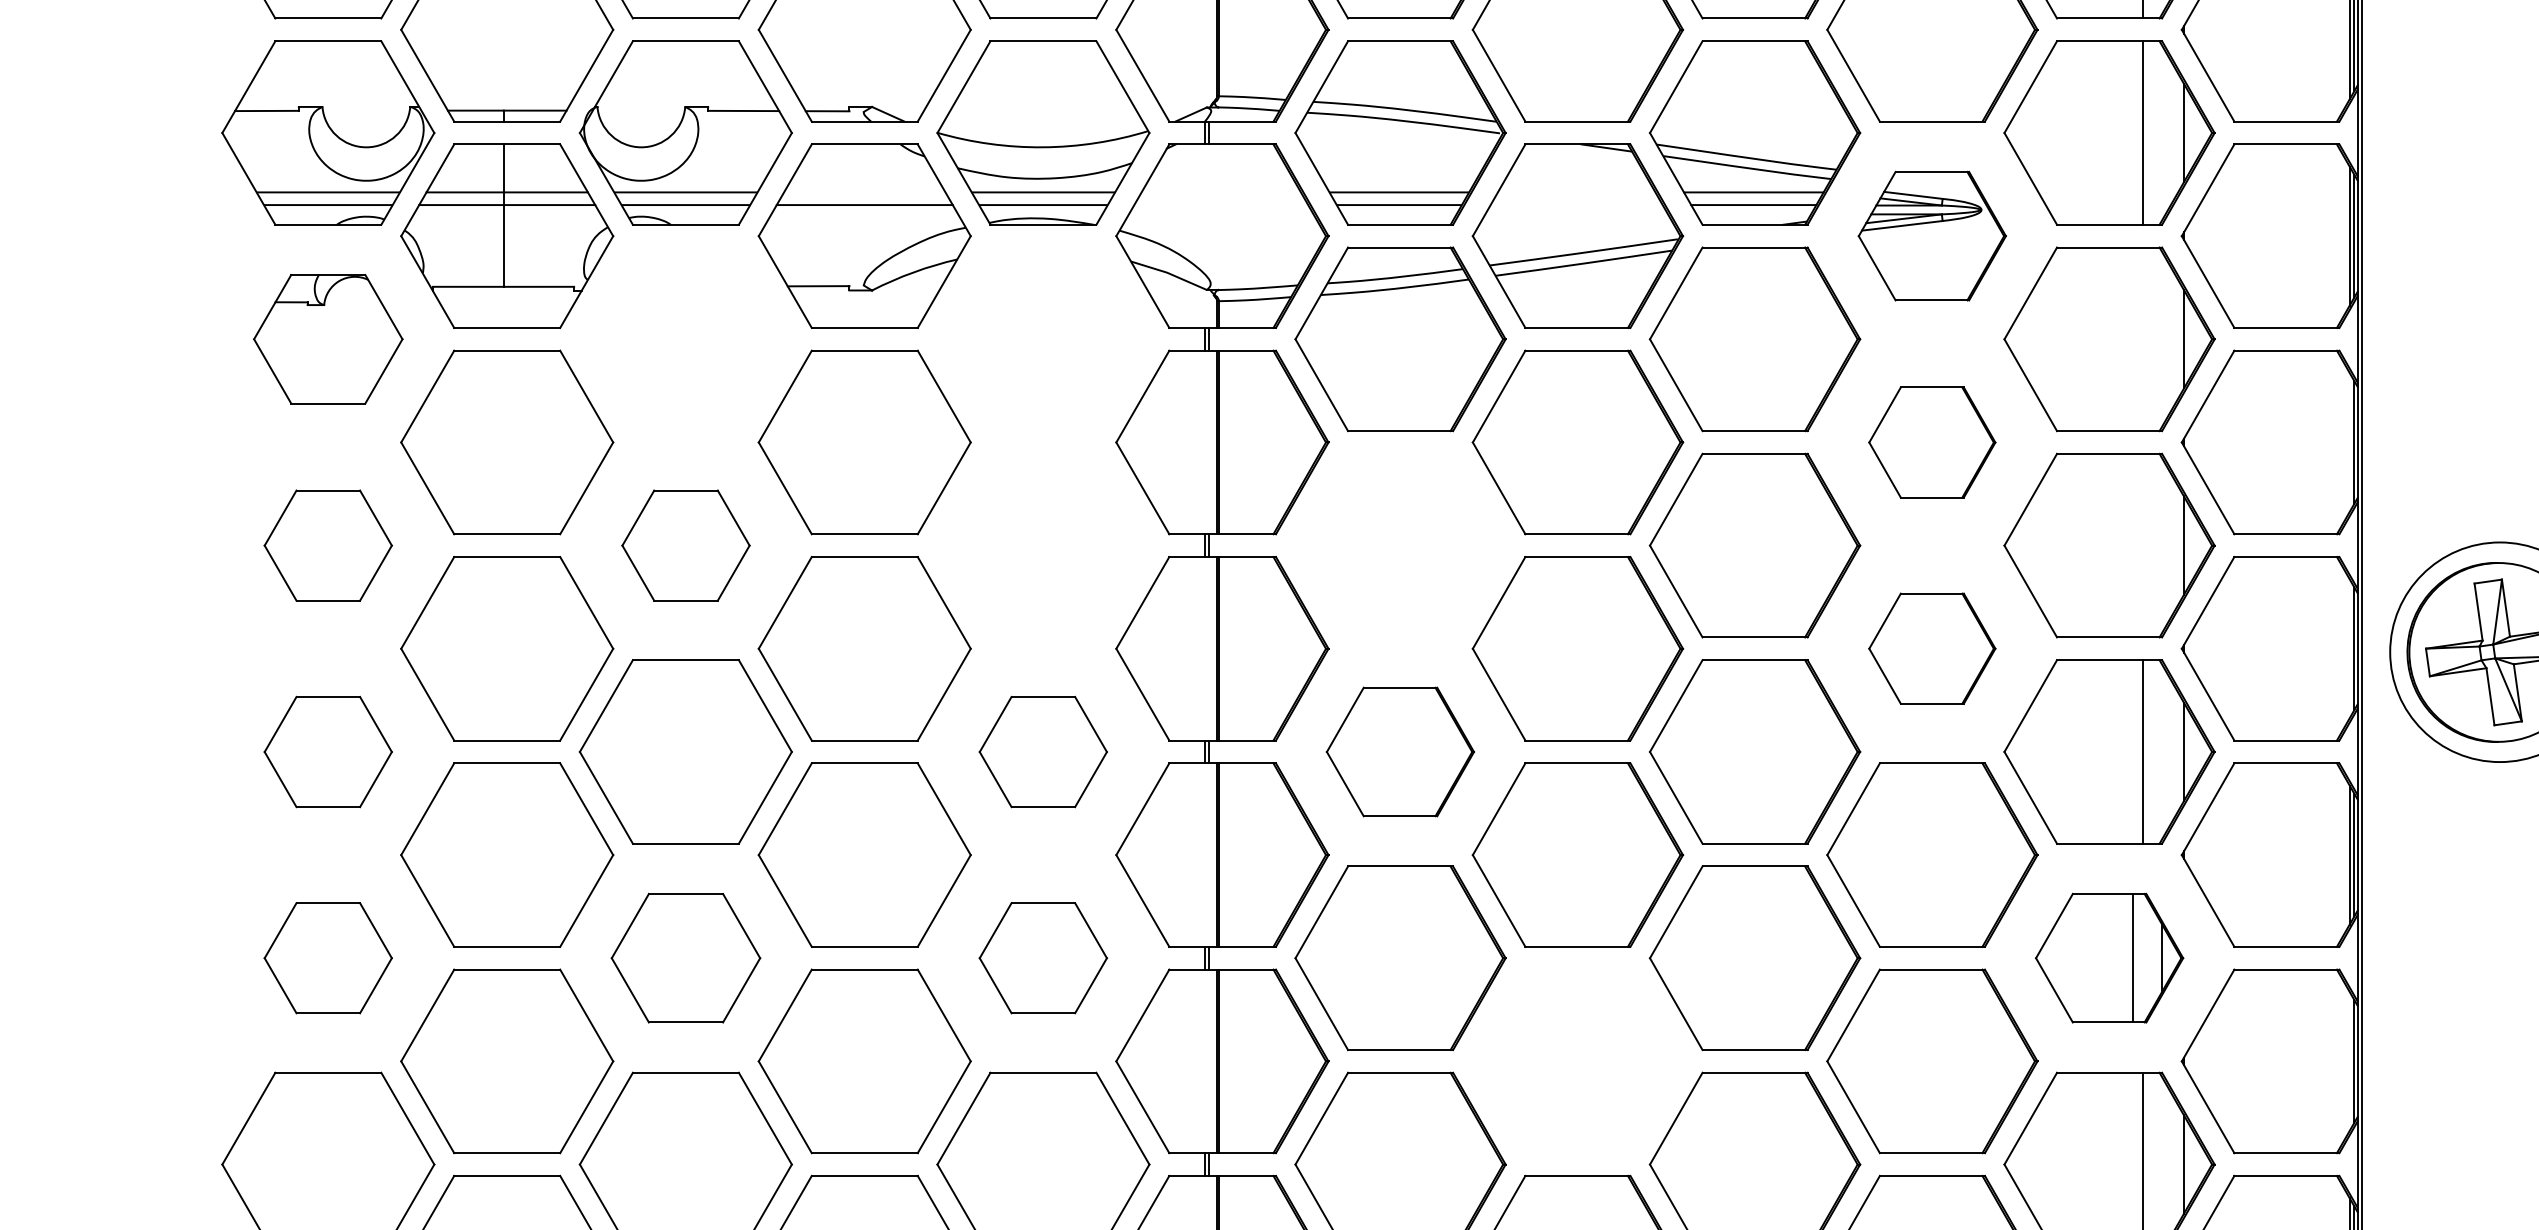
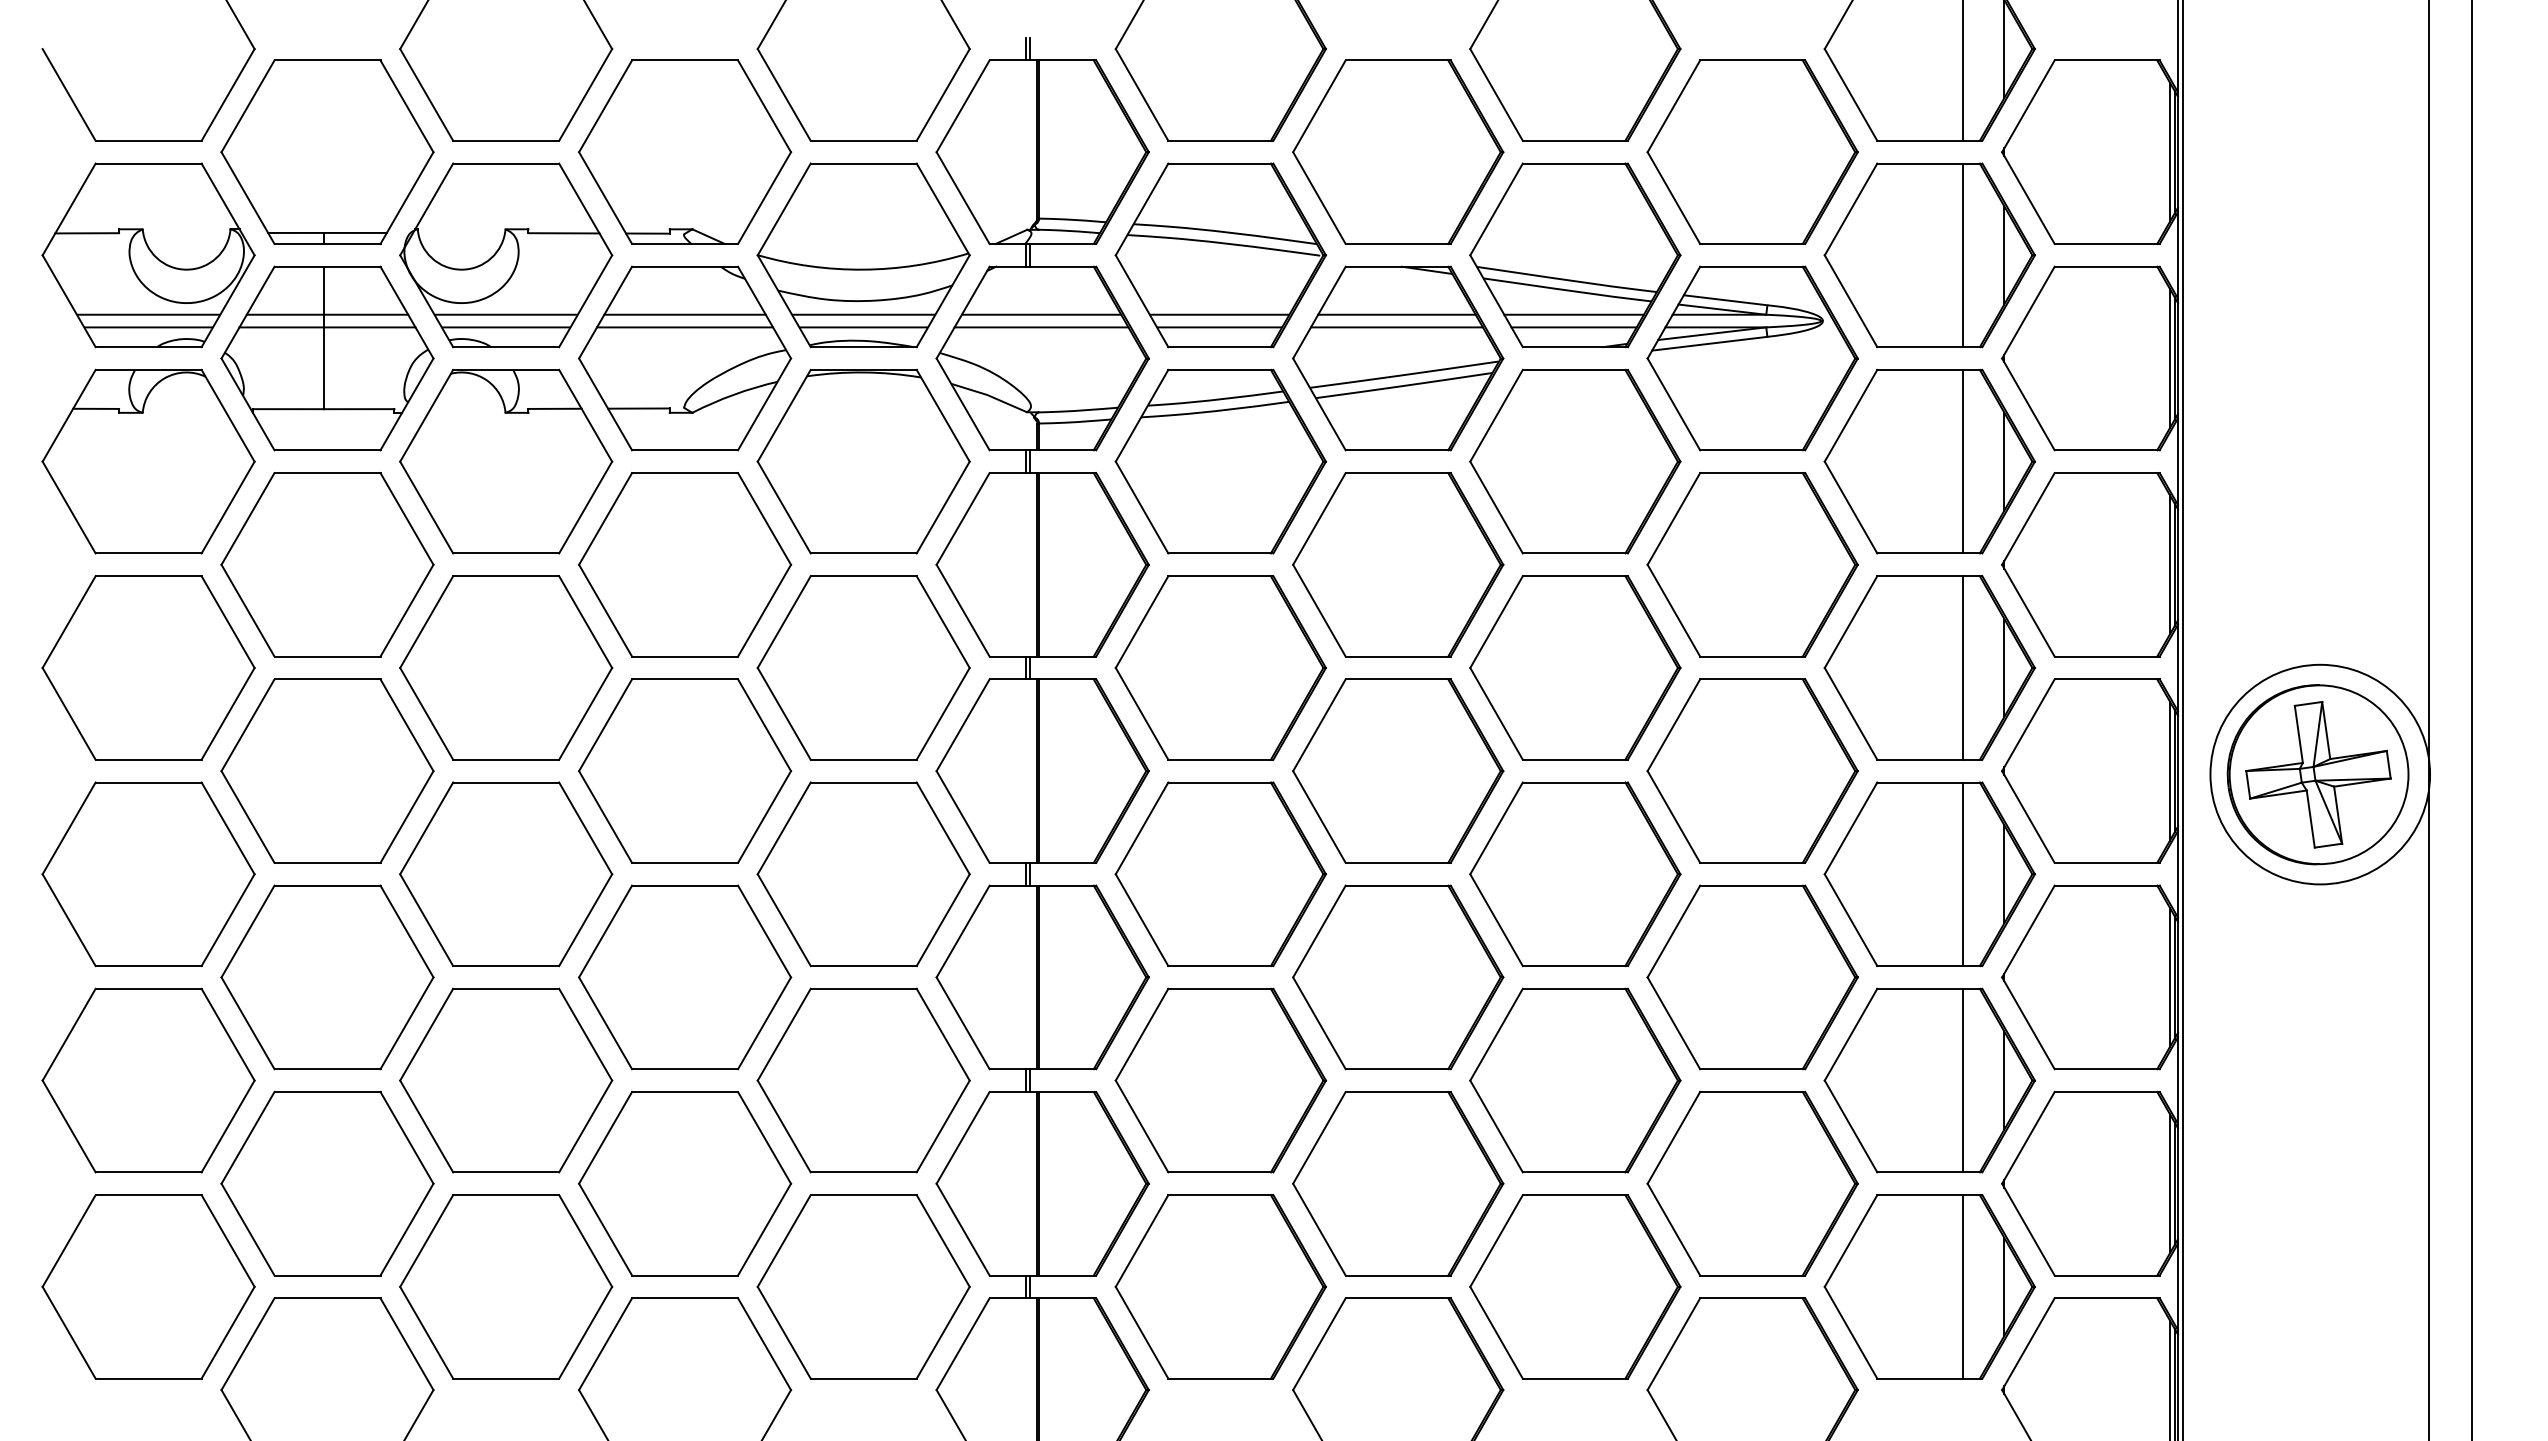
line: (864, 192) -> (684, 314), added
line: (1221, 192) -> (1041, 314), added
line: (1576, 192) -> (1396, 314), added
line: (1221, 205) -> (1041, 327), added
line: (1576, 205) -> (1396, 327), added
part: (1932, 236) -> (1752, 358), size x1.43
part: (328, 339) -> (148, 461), size x1.43
part: (686, 339) -> (506, 461), added
part: (1043, 339) -> (863, 461), added
line: (2142, 339) -> (1962, 461), added
part: (1932, 442) -> (1752, 564), size x1.67
line: (2349, 442) -> (2169, 564), added
part: (328, 545) -> (148, 667), size x1.67
part: (686, 545) -> (506, 667), size x1.67
part: (1043, 545) -> (863, 667), added
part: (1400, 545) -> (1220, 667), added
line: (2142, 545) -> (1962, 667), added
part: (1932, 648) -> (1752, 770), size x1.67
line: (2349, 648) -> (2169, 770), added
part: (328, 752) -> (148, 874), size x1.67
part: (1043, 752) -> (863, 874), size x1.67
part: (1400, 752) -> (1220, 874), size x1.43
part: (328, 958) -> (148, 1080), size x1.67
part: (686, 958) -> (506, 1080), size x1.43
part: (1043, 958) -> (863, 1080), size x1.67
part: (2109, 958) -> (1929, 1080), size x1.43
part: (1578, 1061) -> (1398, 1183), added
line: (2349, 1061) -> (2169, 1183), added

